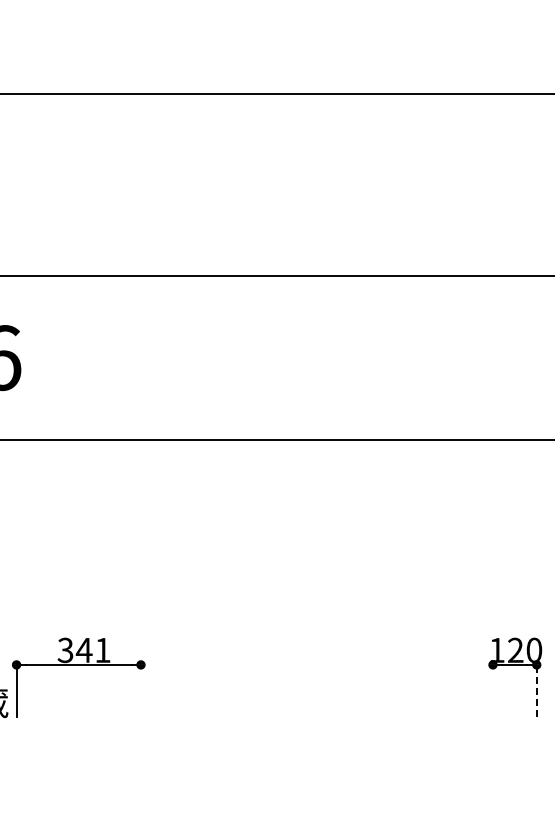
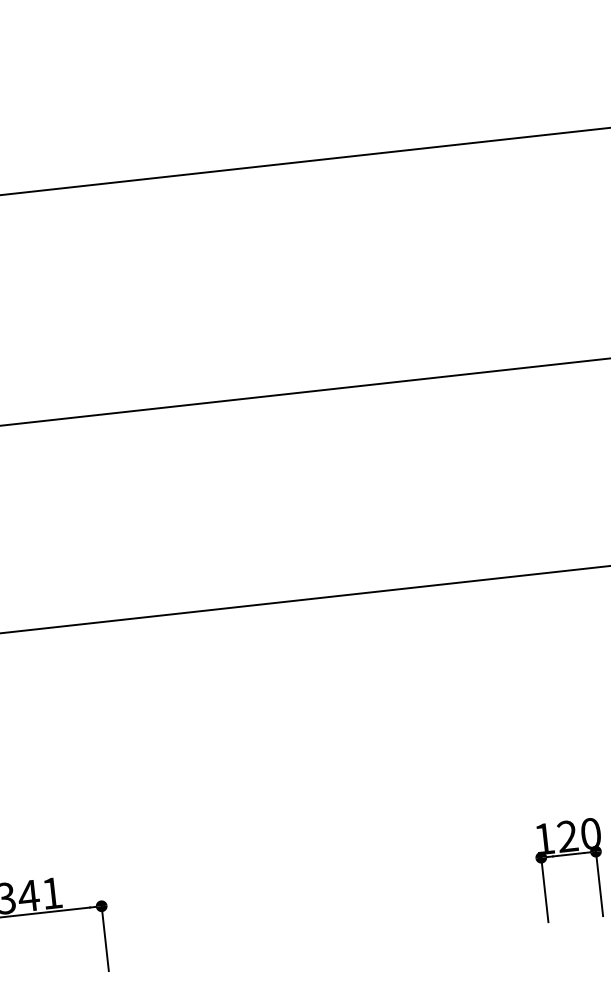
line: (140, 689) -> (104, 937), added
line: (492, 689) -> (544, 888), added
line: (536, 689) -> (599, 882), dashed -> solid

